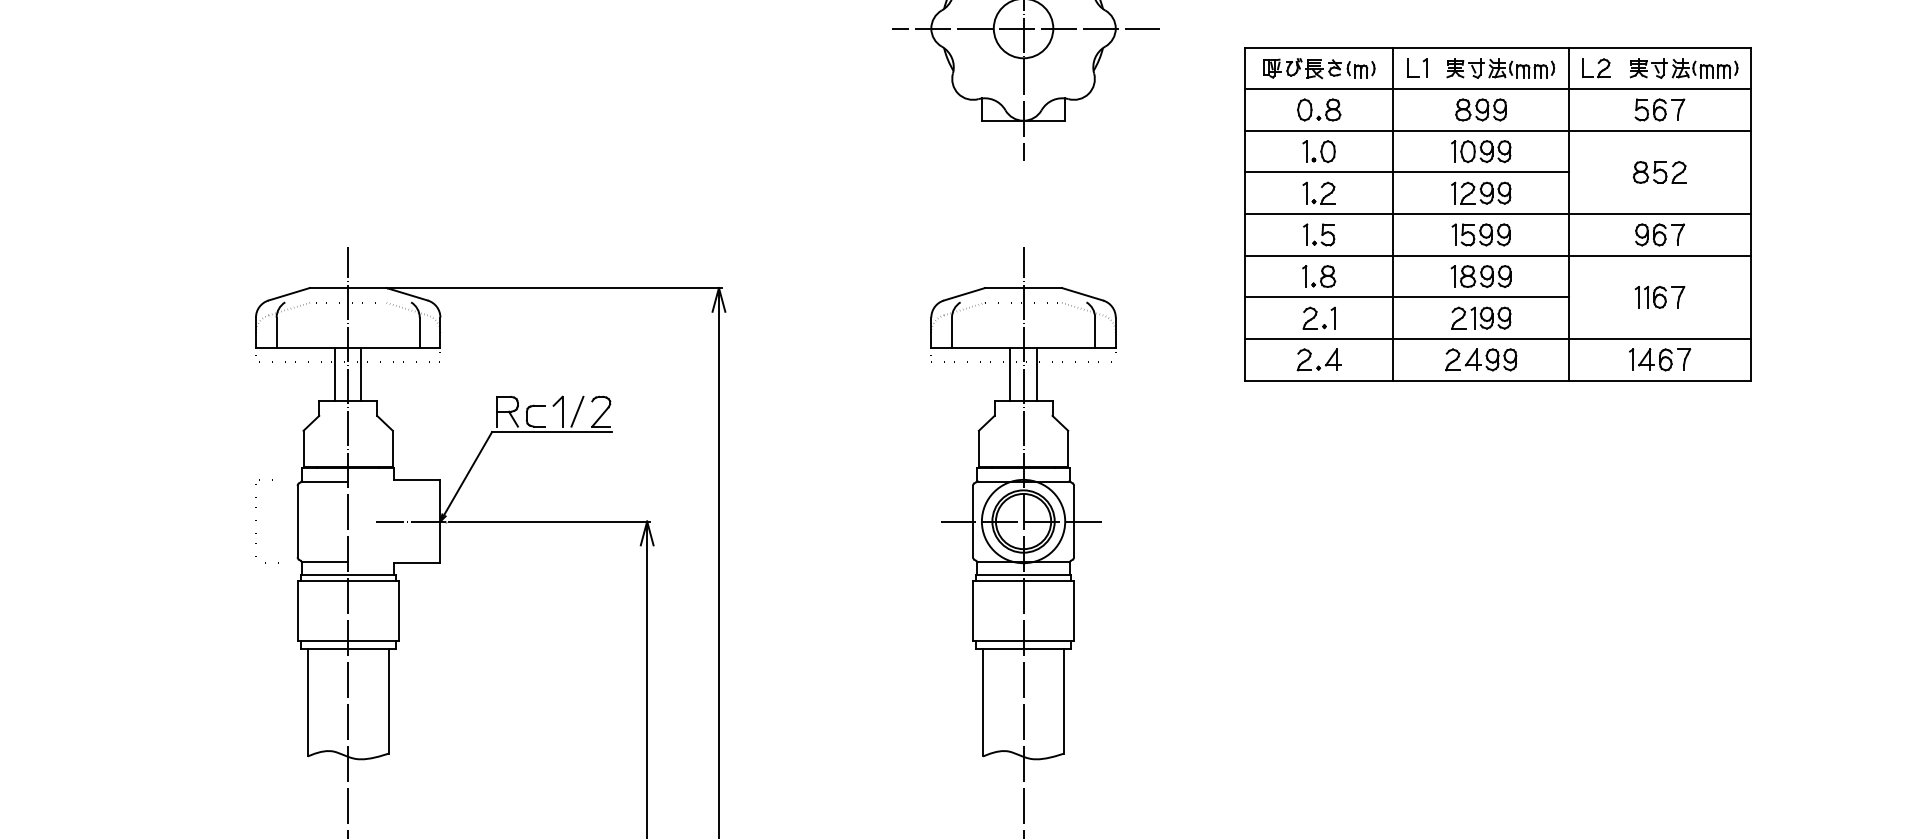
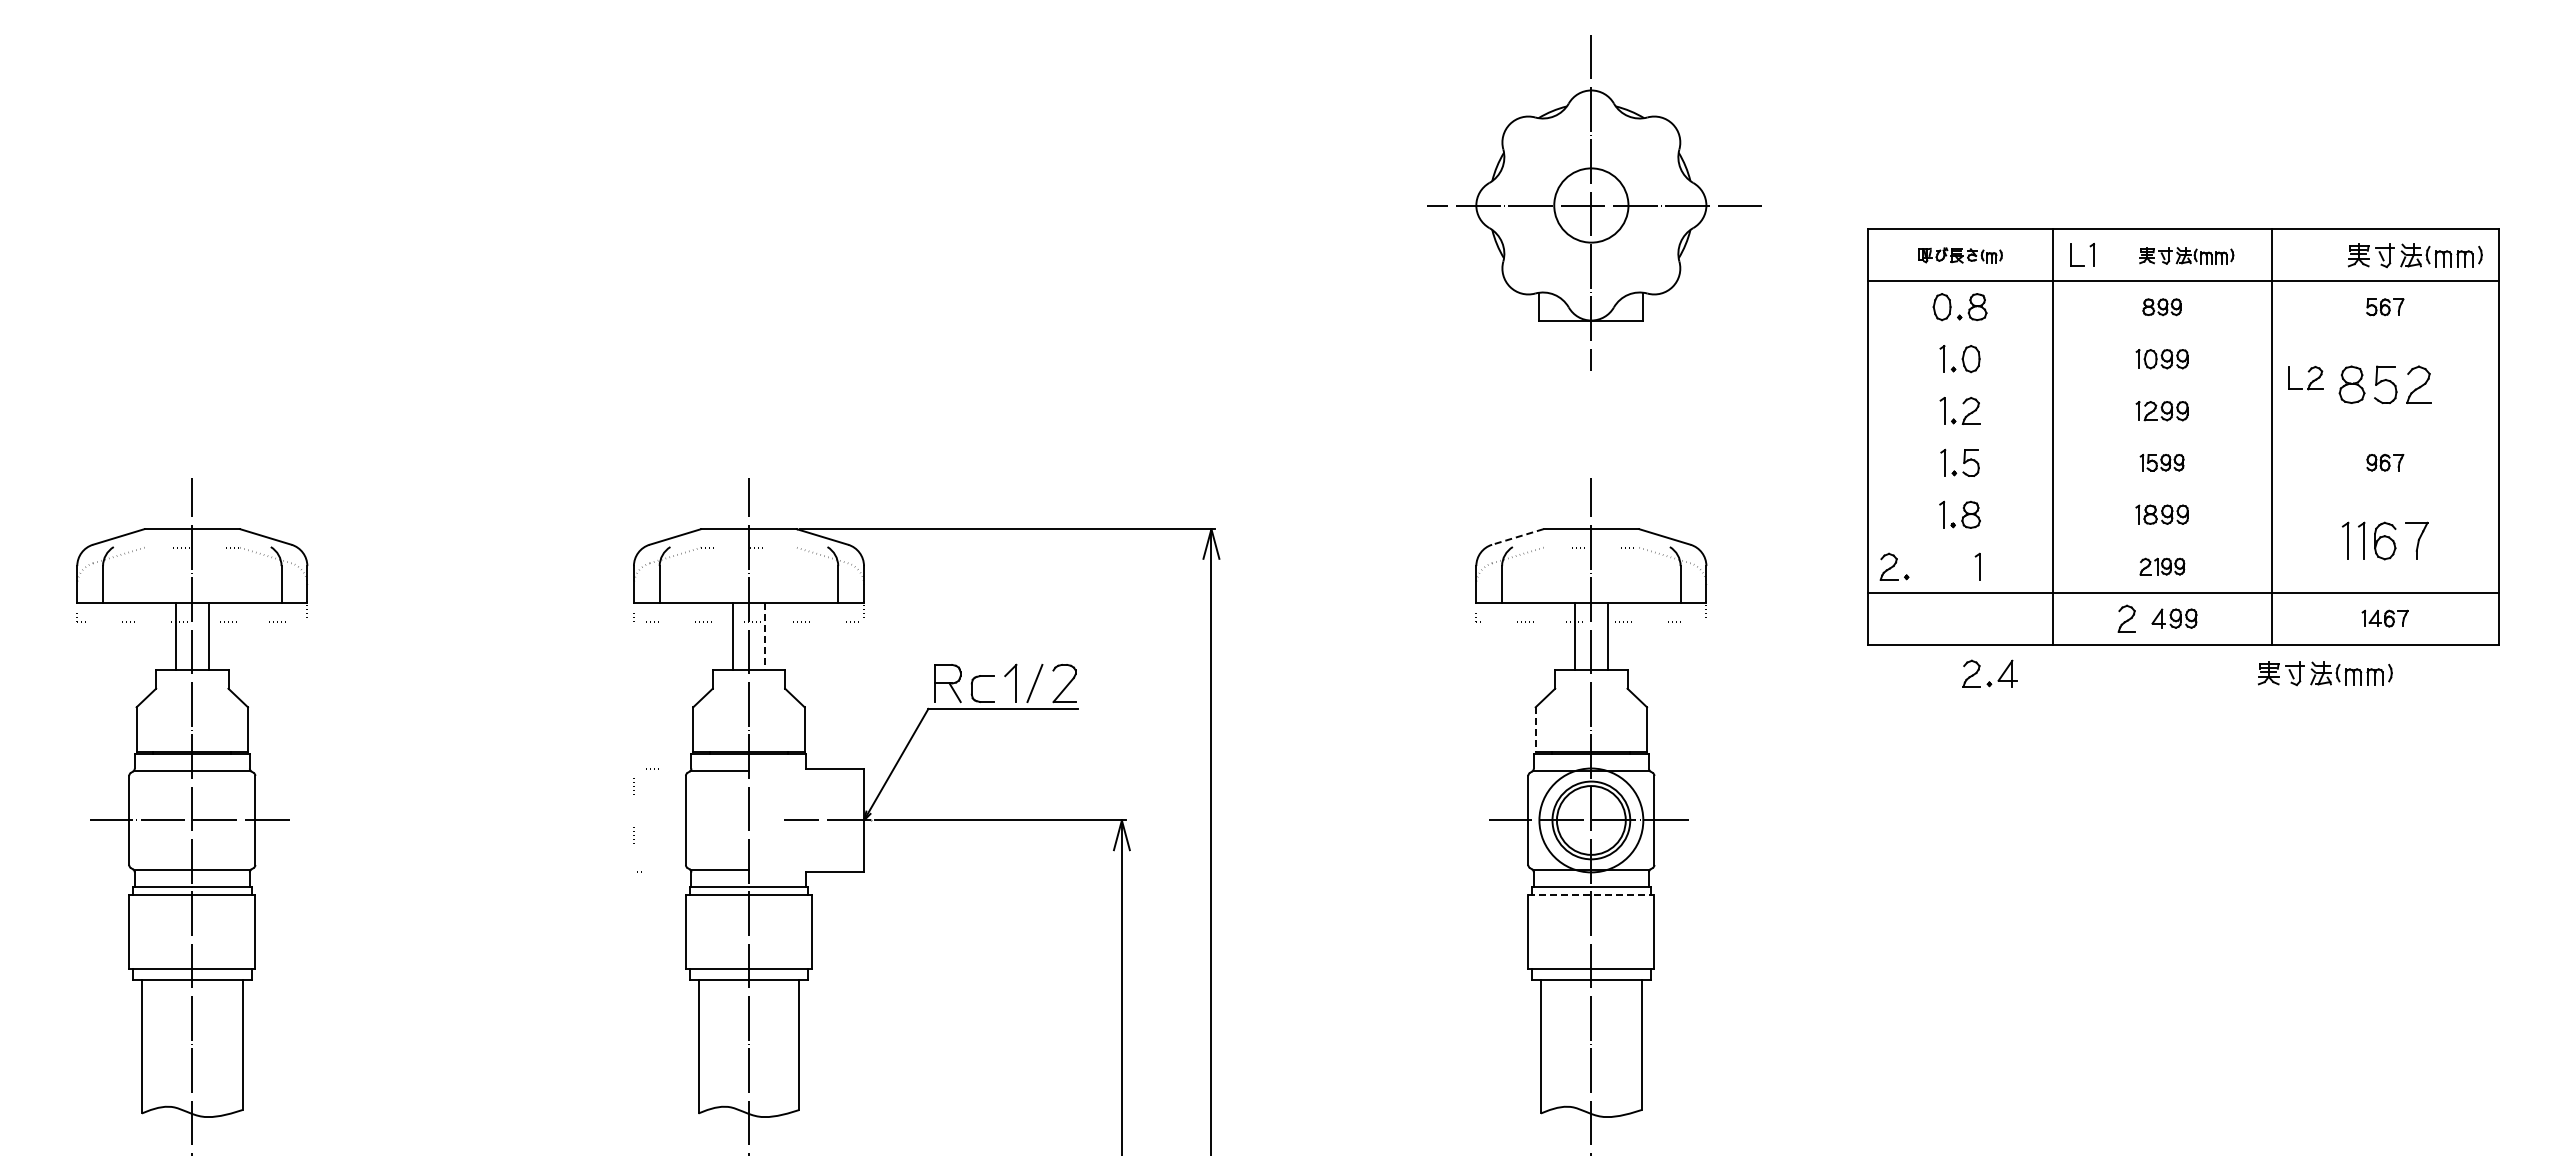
part: (1319, 68) -> (1960, 255), size x0.6
part: (1500, 68) -> (2186, 255), size x0.7
part: (1600, 71) -> (2310, 382), moved
part: (1480, 110) -> (2161, 307), size x0.6
part: (1660, 110) -> (2385, 307), size x0.6
line: (1497, 131) -> (2182, 333), removed
part: (1480, 151) -> (2161, 359), size x0.7
line: (1406, 172) -> (2069, 385), removed
part: (1659, 172) -> (2384, 385), size x1.4
part: (1480, 193) -> (2161, 411), size x0.7
line: (1497, 213) -> (2182, 436), removed
part: (1480, 234) -> (2161, 462), size x0.6
part: (1660, 234) -> (2385, 462), size x0.6
line: (1497, 255) -> (2182, 488), removed
part: (1480, 276) -> (2161, 514), size x0.7
line: (964, 293) -> (1517, 536), solid -> dashed
line: (1406, 297) -> (2069, 540), removed
part: (1660, 297) -> (2385, 540), size x1.4
part: (1314, 317) -> (1894, 566), moved
part: (1481, 317) -> (2162, 566), size x0.6
part: (1491, 359) -> (2174, 618), size x0.7
part: (1659, 359) -> (2384, 618), size x0.6
part: (1318, 366) -> (1989, 681), moved
line: (361, 374) -> (765, 637), solid -> dashed
part: (1612, 403) -> (2325, 673), added
line: (978, 449) -> (1535, 730), solid -> dashed
line: (1023, 580) -> (1591, 894), solid -> dashed

